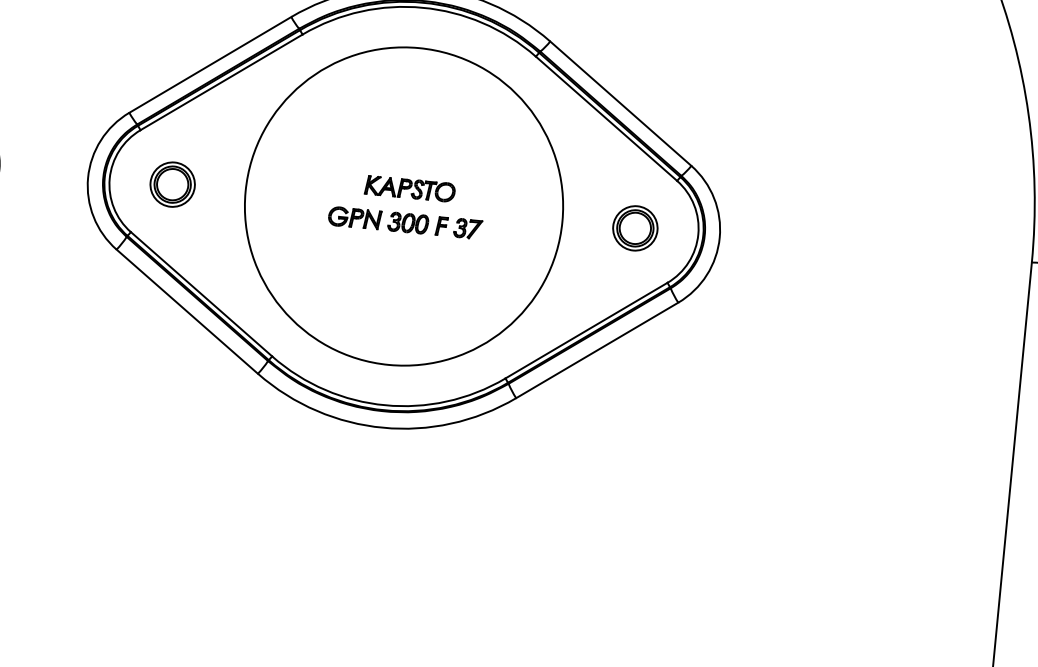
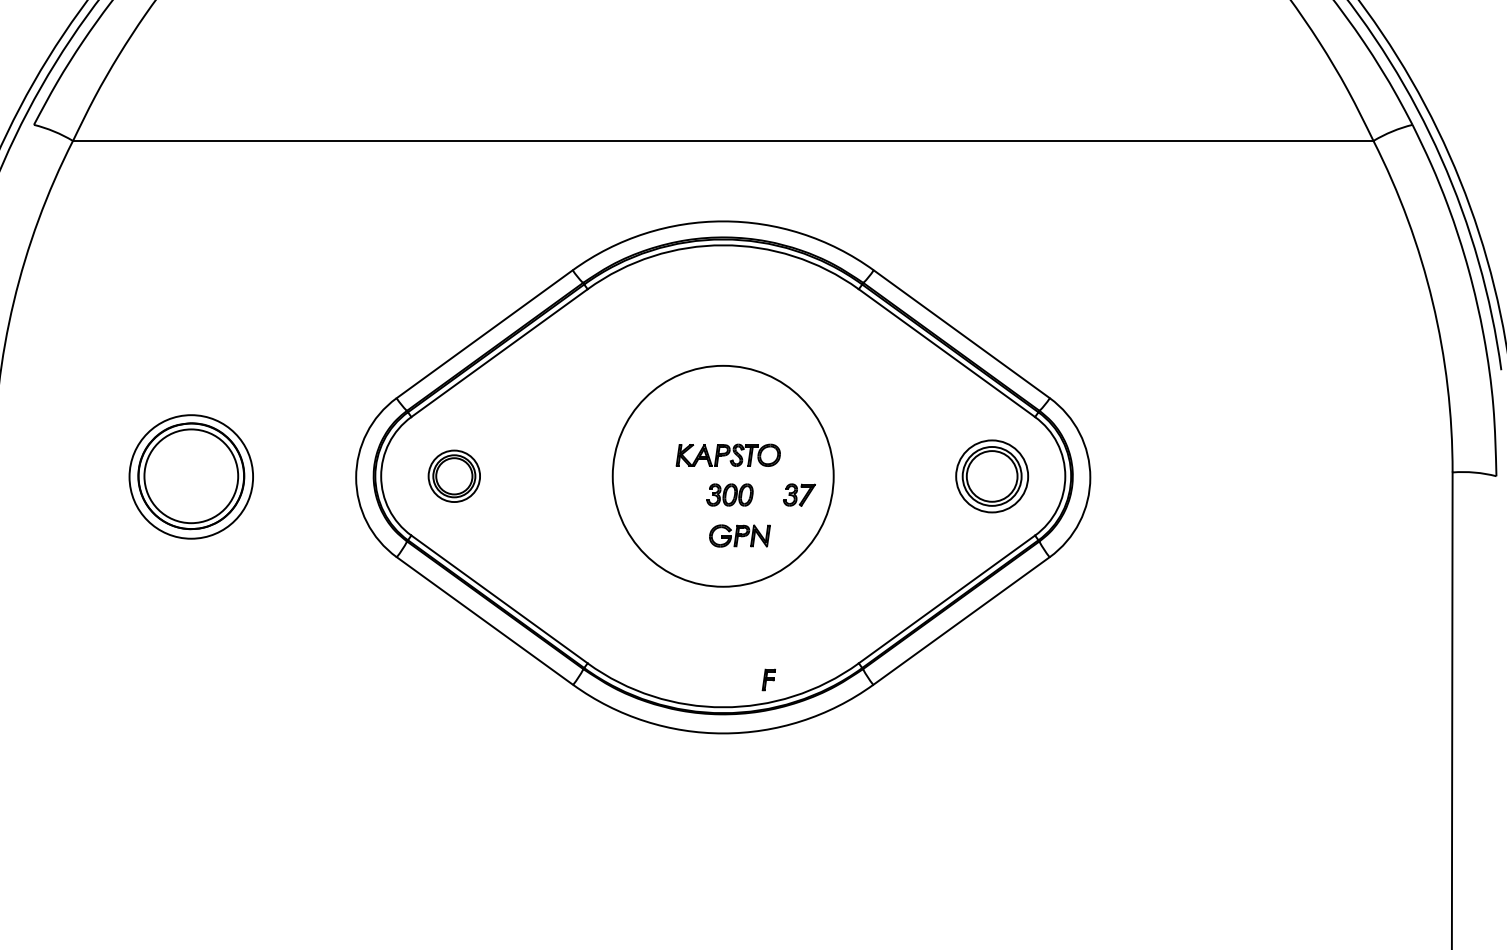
circle: (404, 206) -> (723, 476), size x0.6
part: (354, 217) -> (739, 535), moved
part: (441, 225) -> (768, 679), moved
part: (634, 227) -> (991, 475), size x1.4

